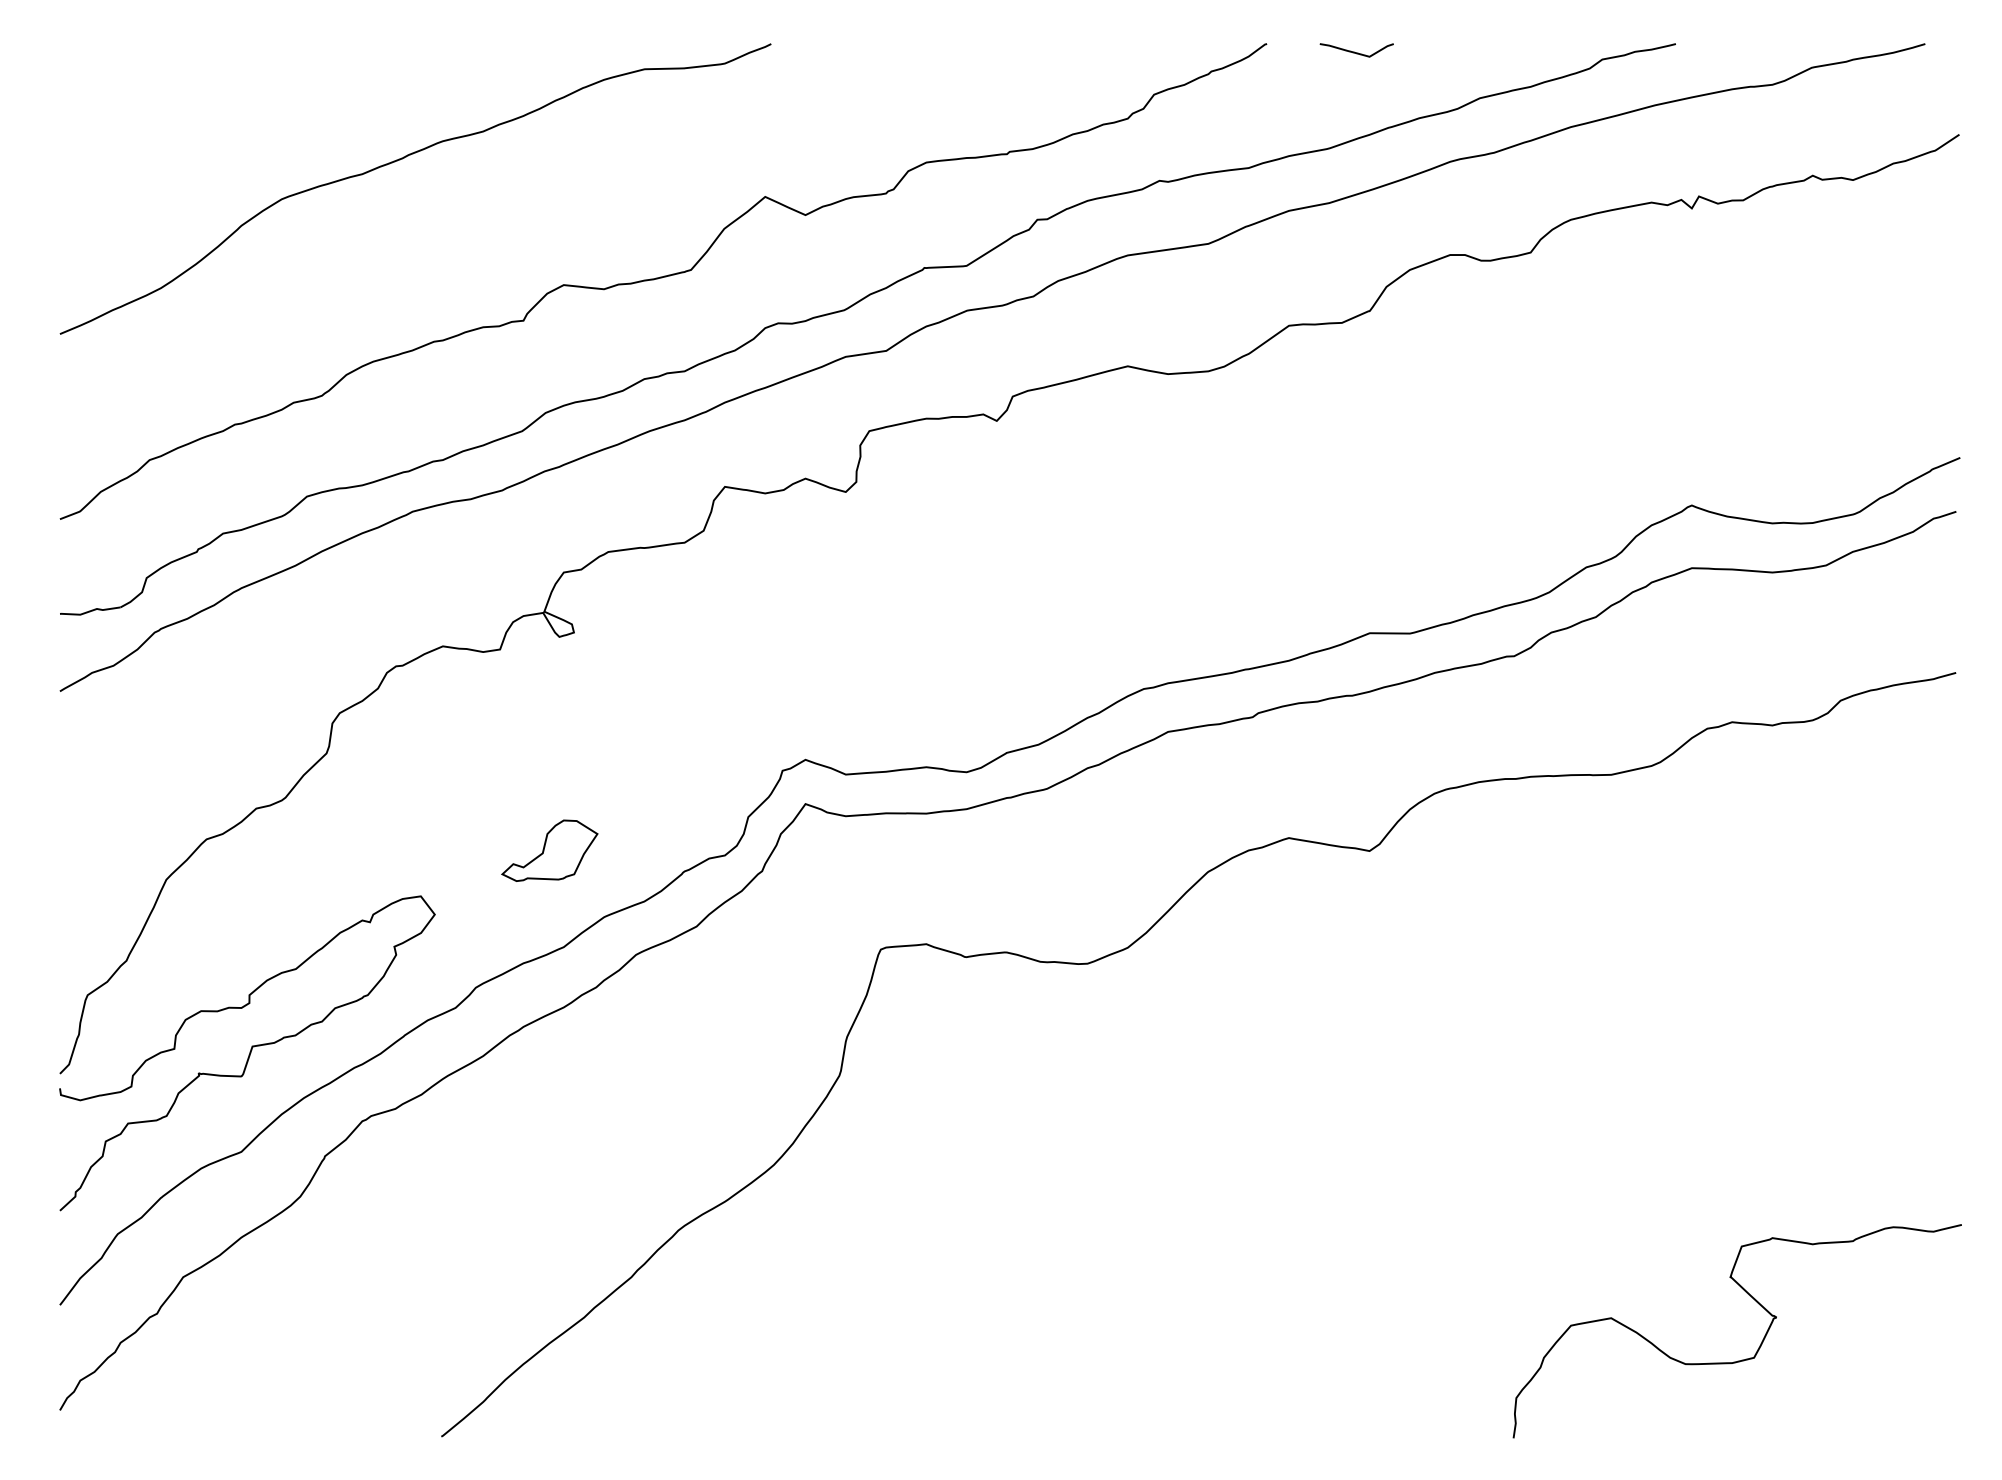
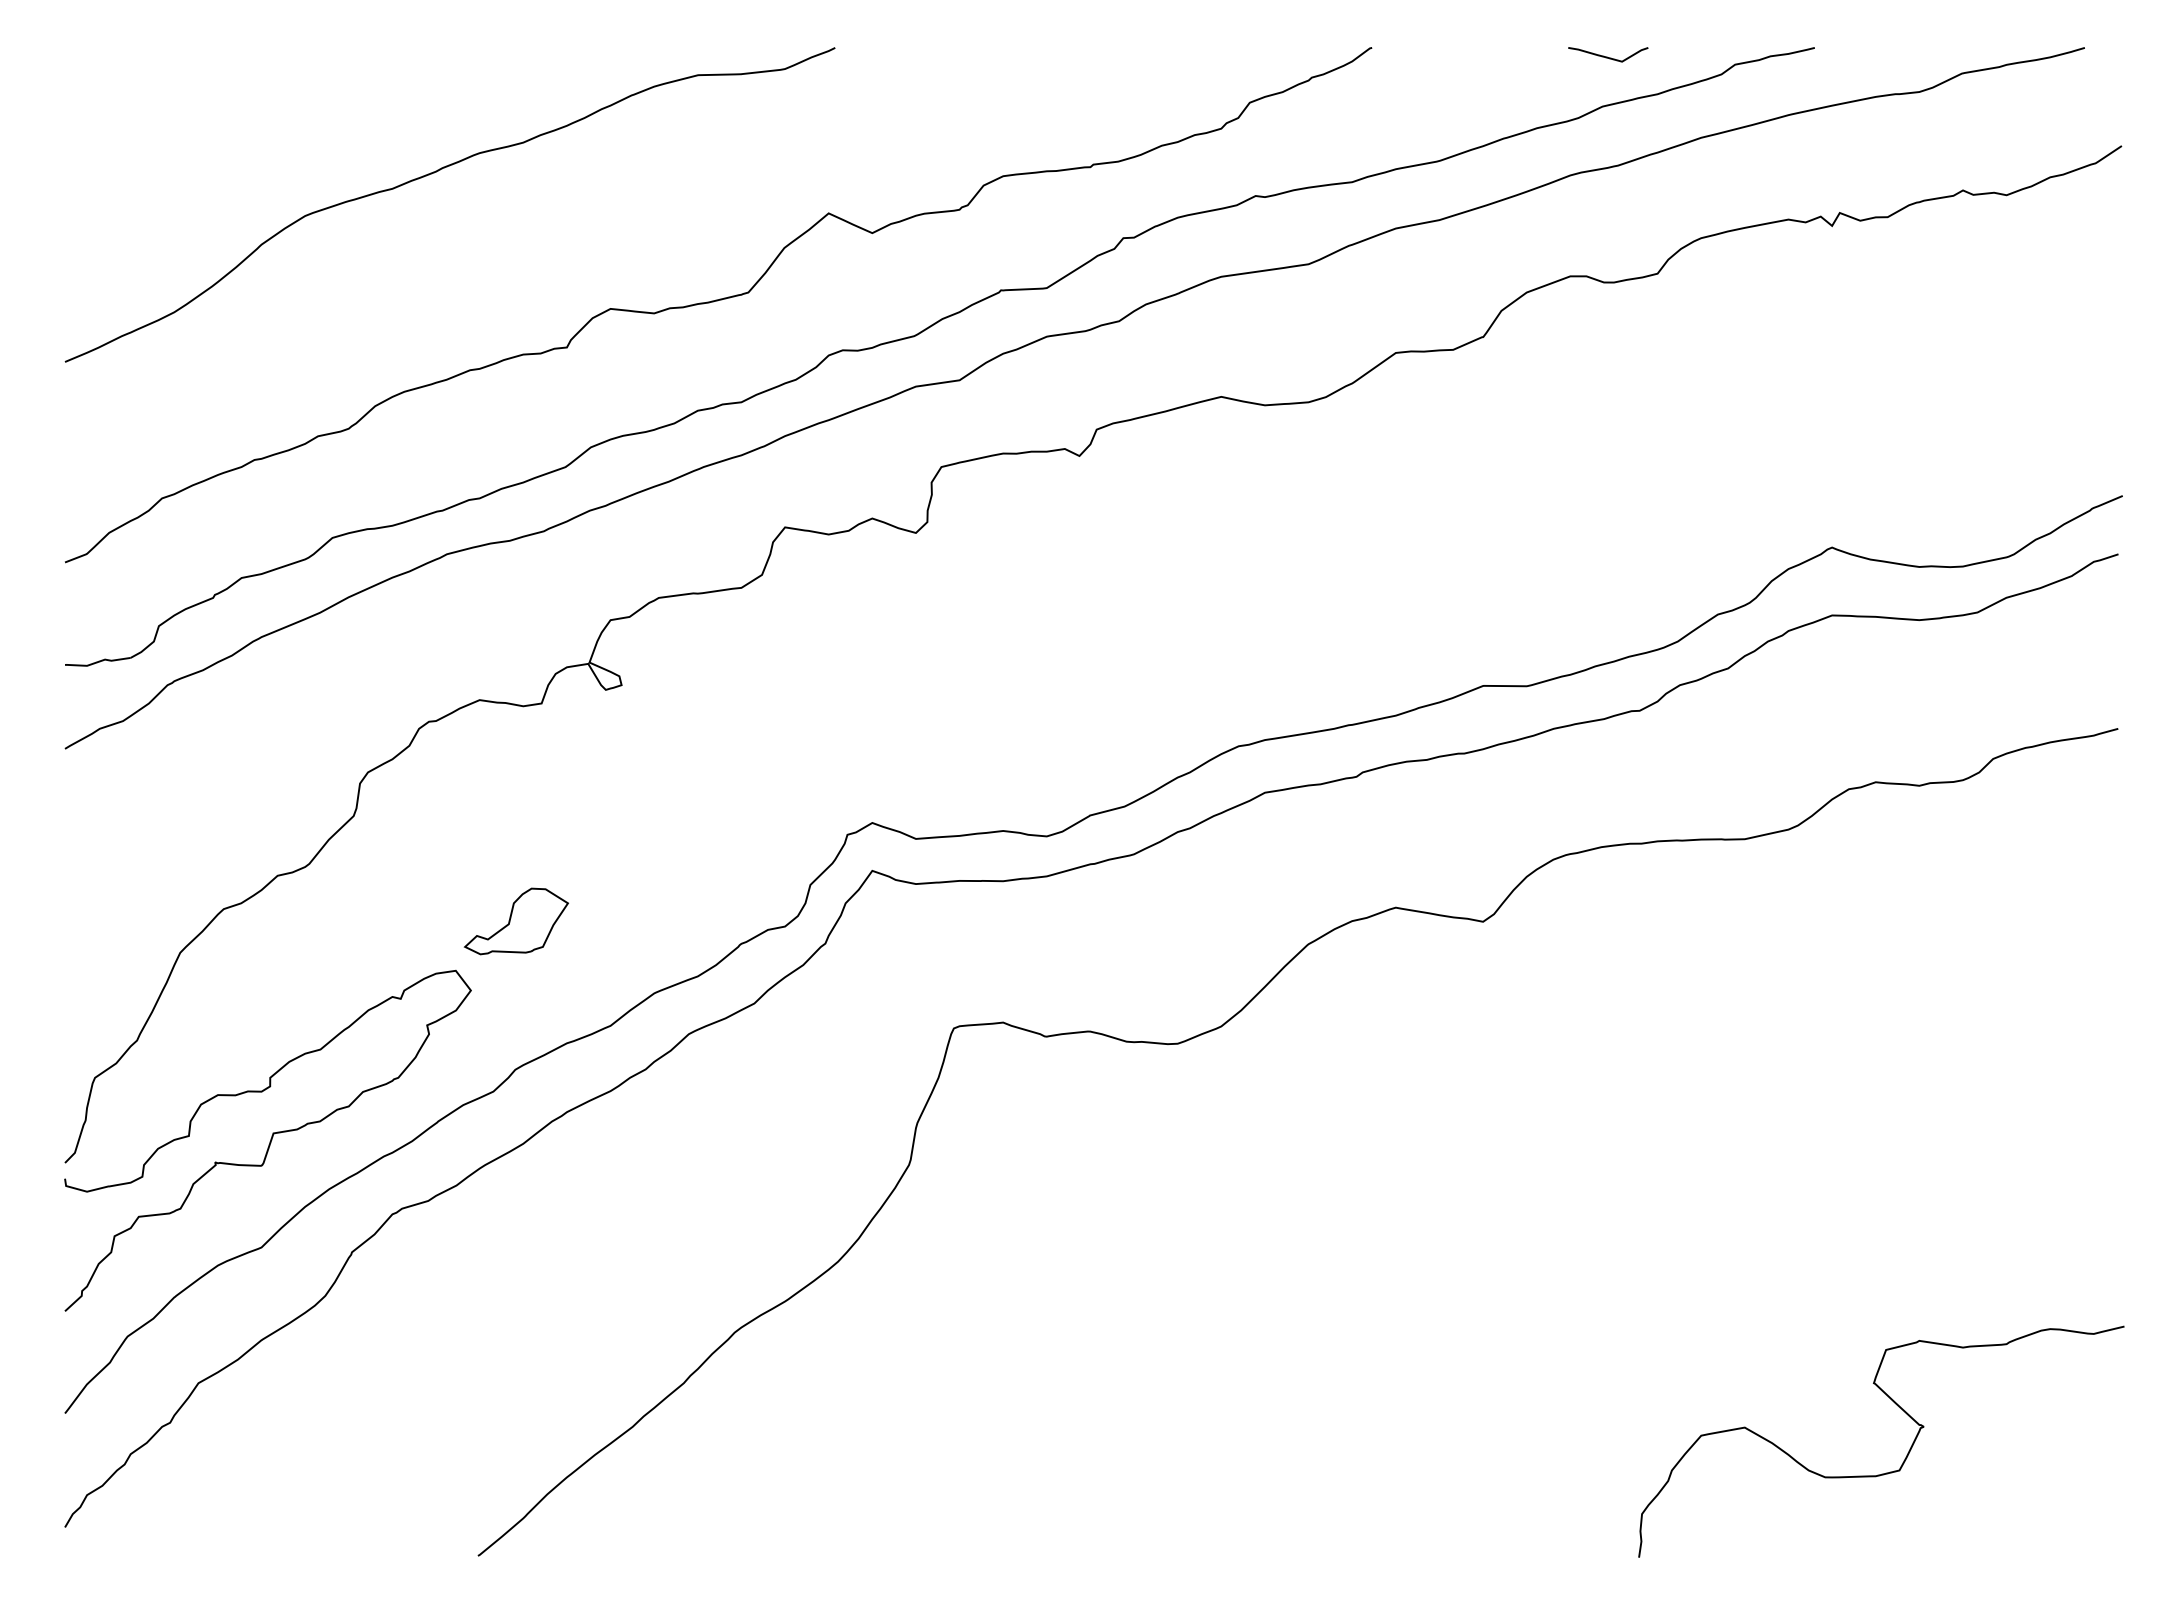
curve: (1356, 51) -> (1607, 56), moved
part: (548, 850) -> (515, 921), moved

